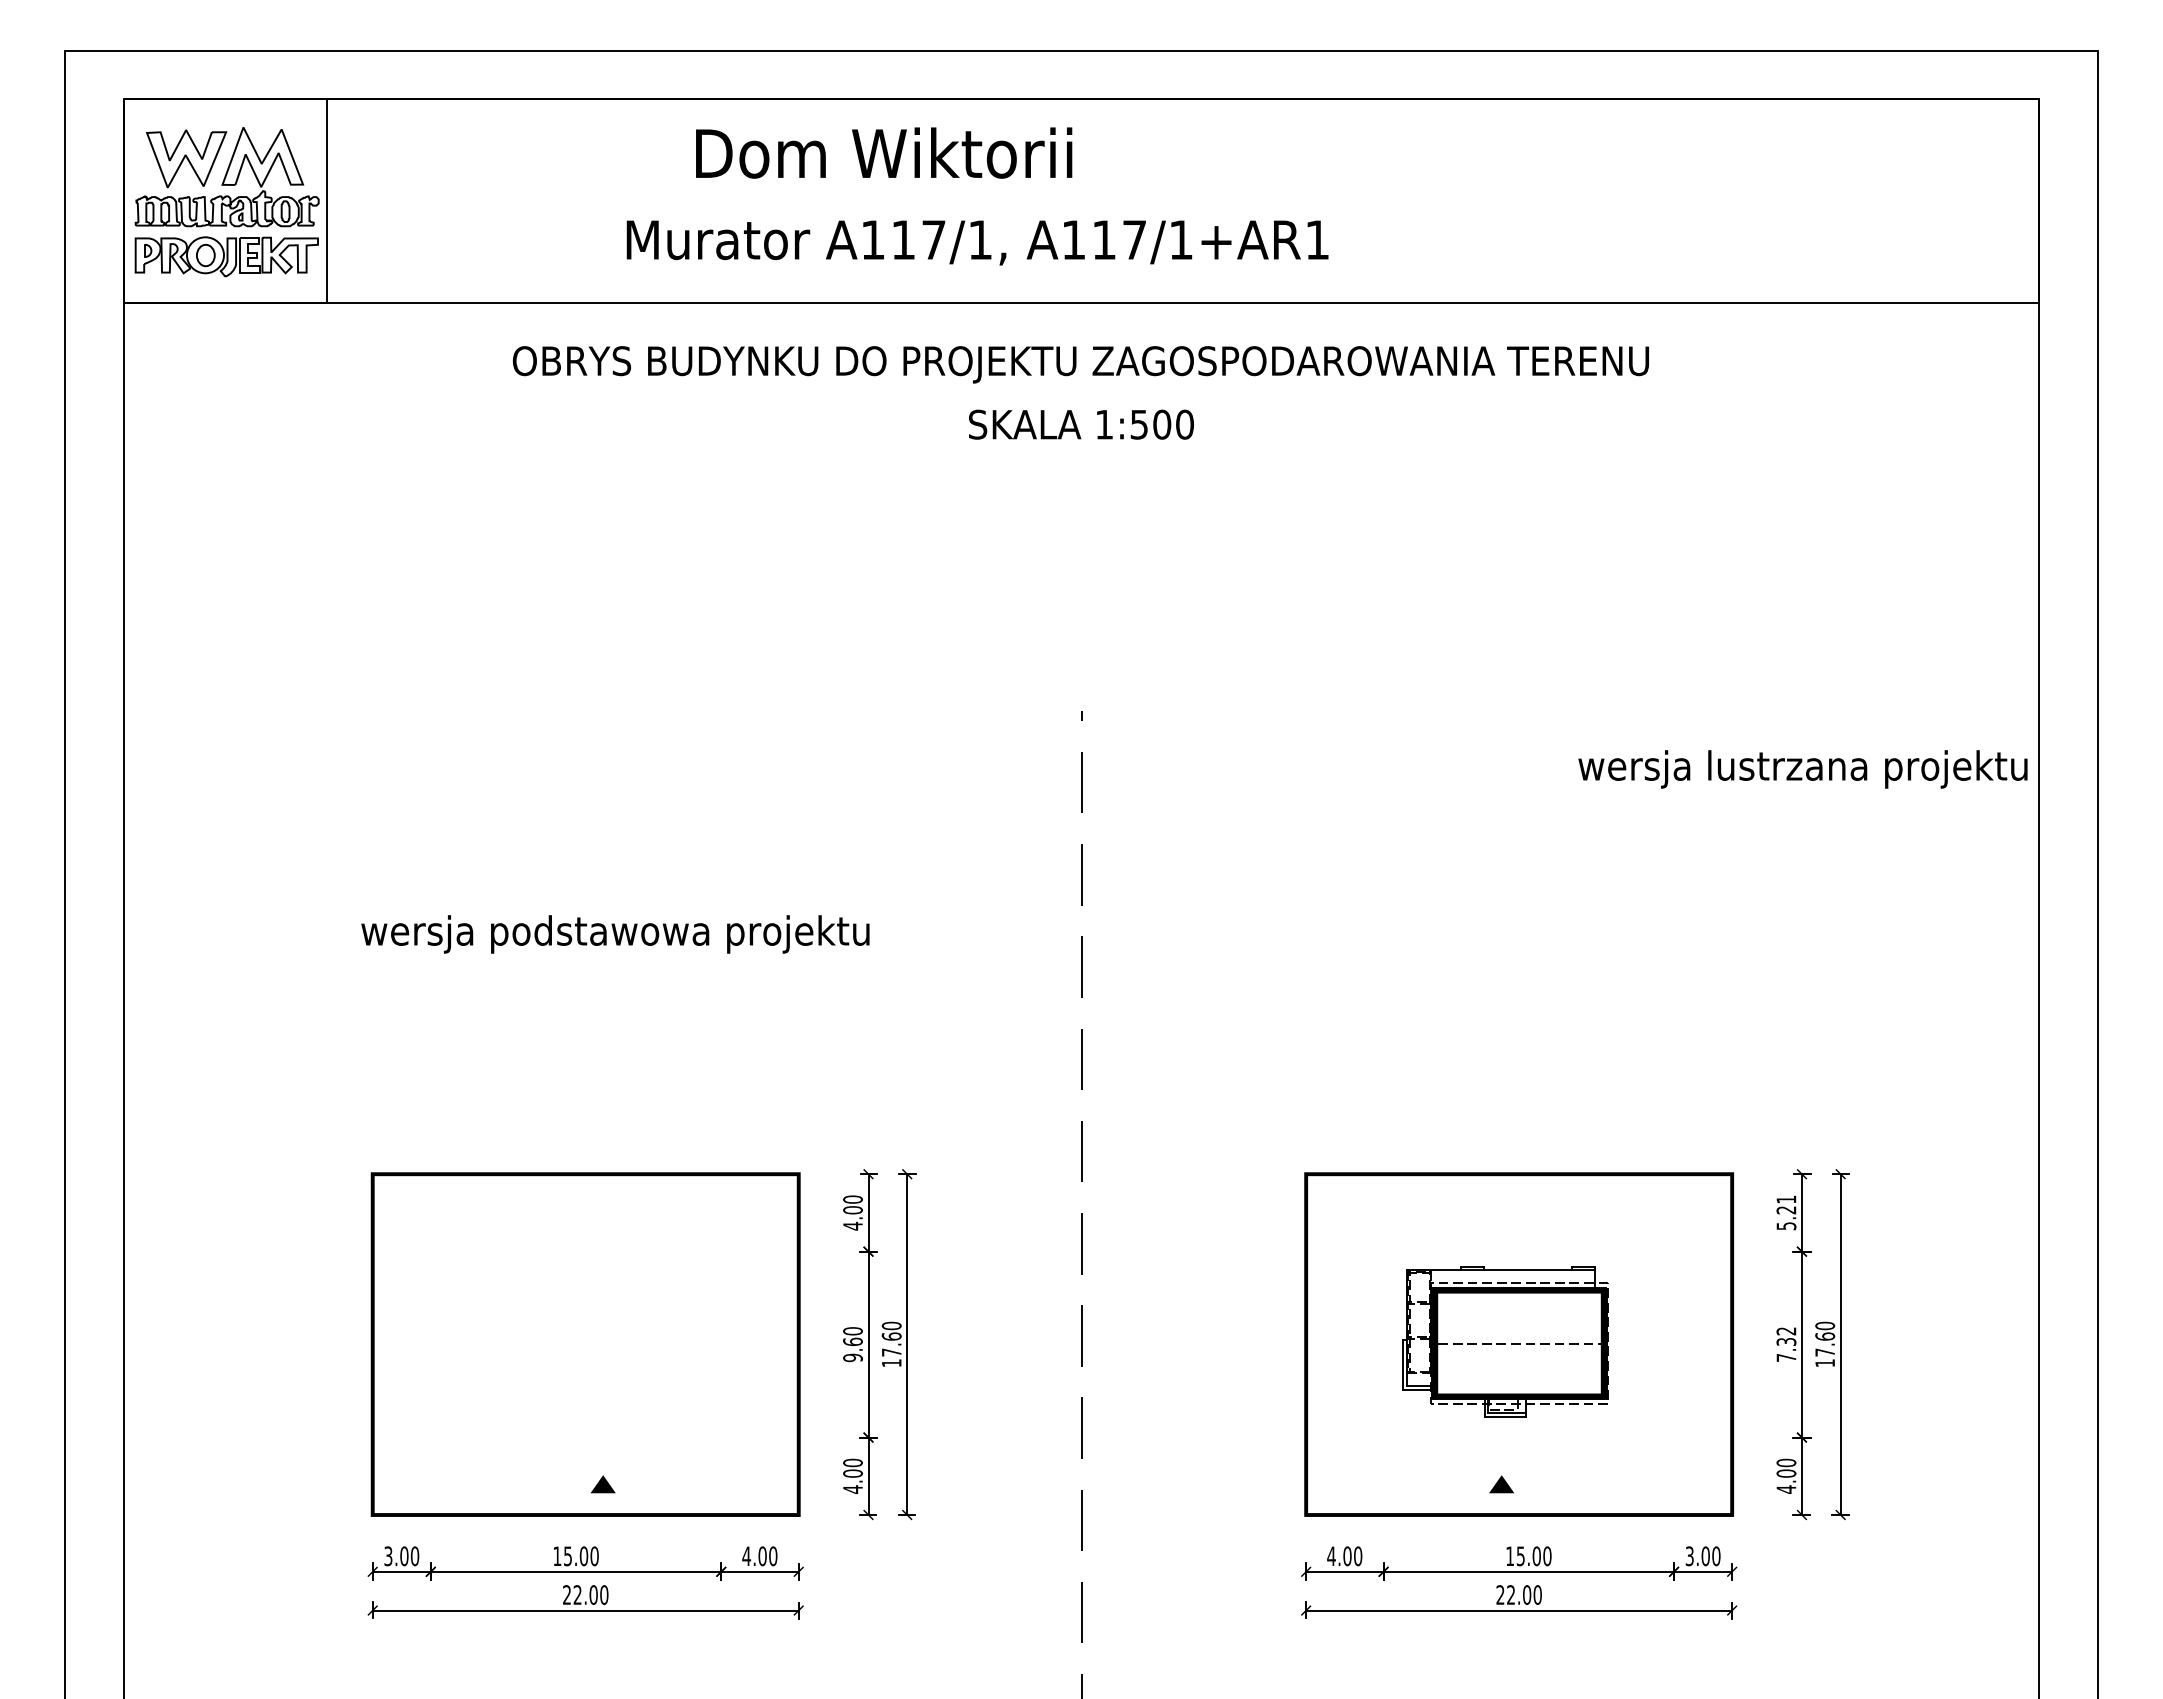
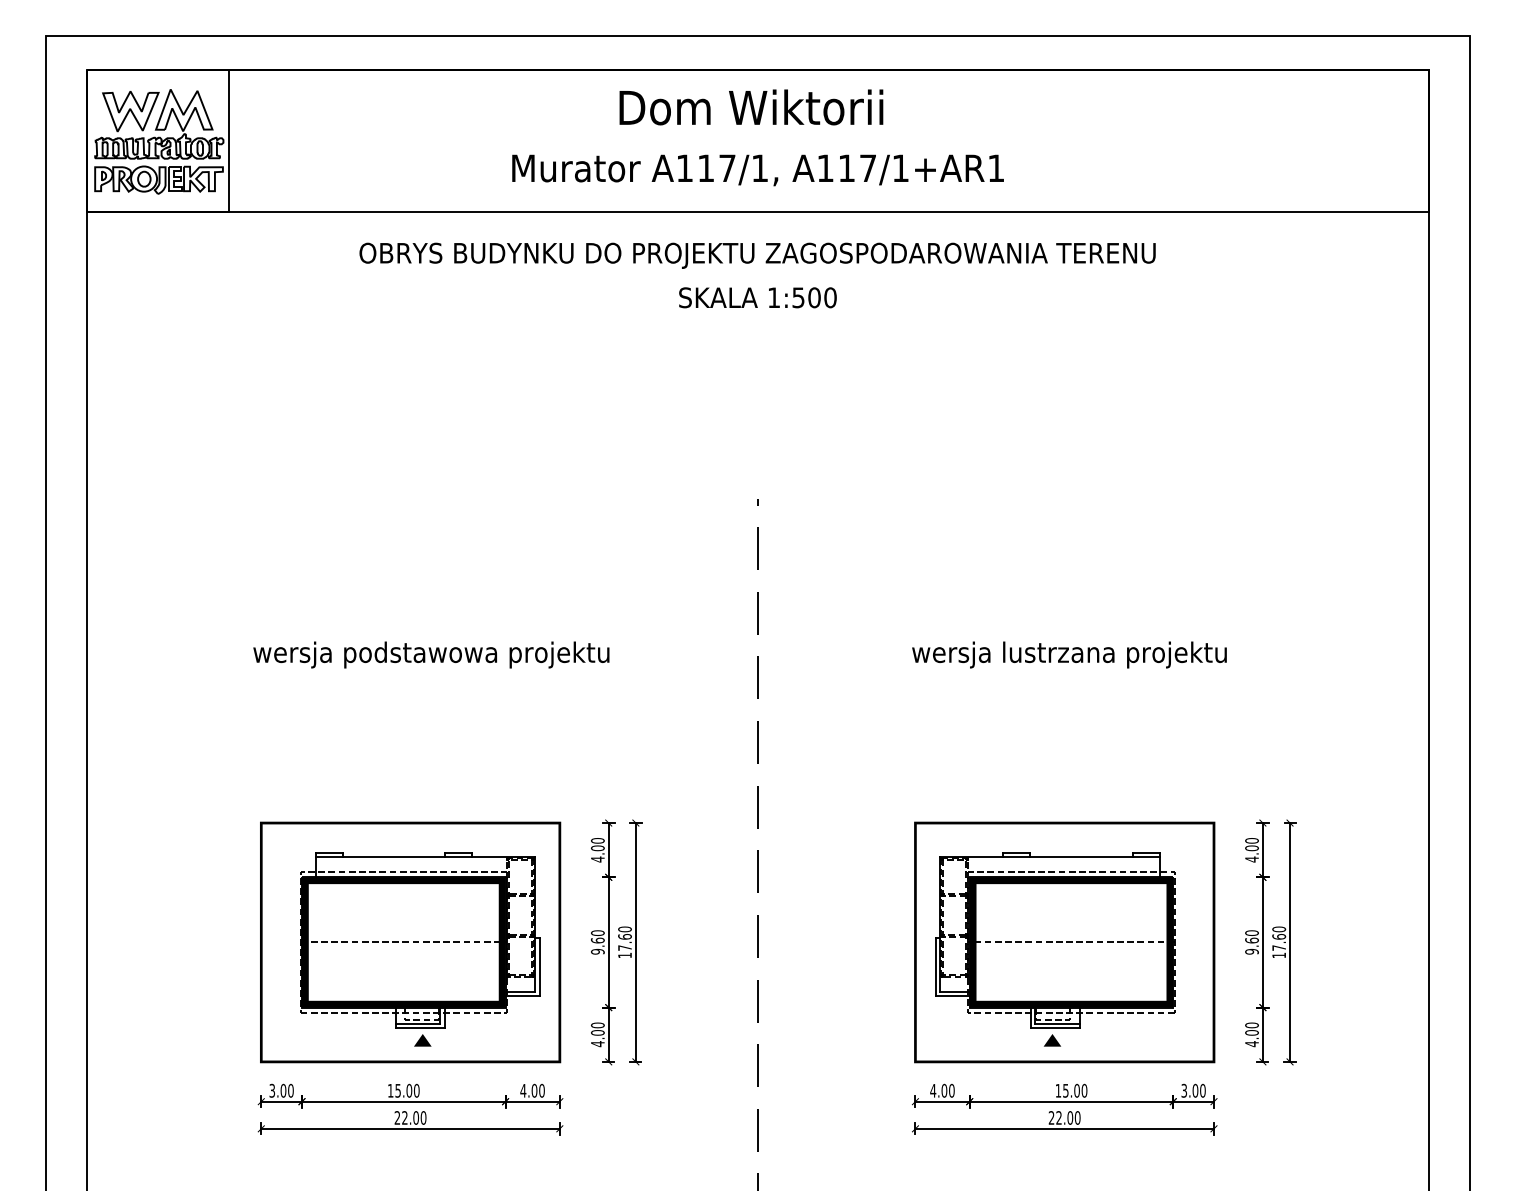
text: (884, 152) -> (751, 107), moved
text: (977, 242) -> (758, 170), moved
text: (1802, 769) -> (1069, 655), moved
text: (1786, 1212) -> (1252, 849), 5.21 -> 4.00
part: (599, 1341) -> (420, 940), added
part: (1505, 1341) -> (1055, 940), size x1.67
text: (1786, 1344) -> (1252, 942), 7.32 -> 9.60

